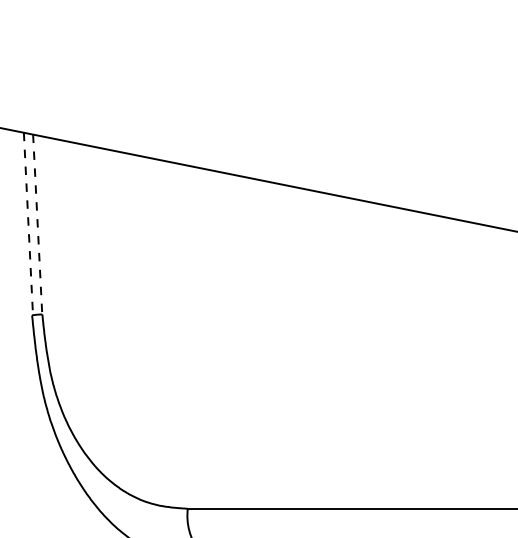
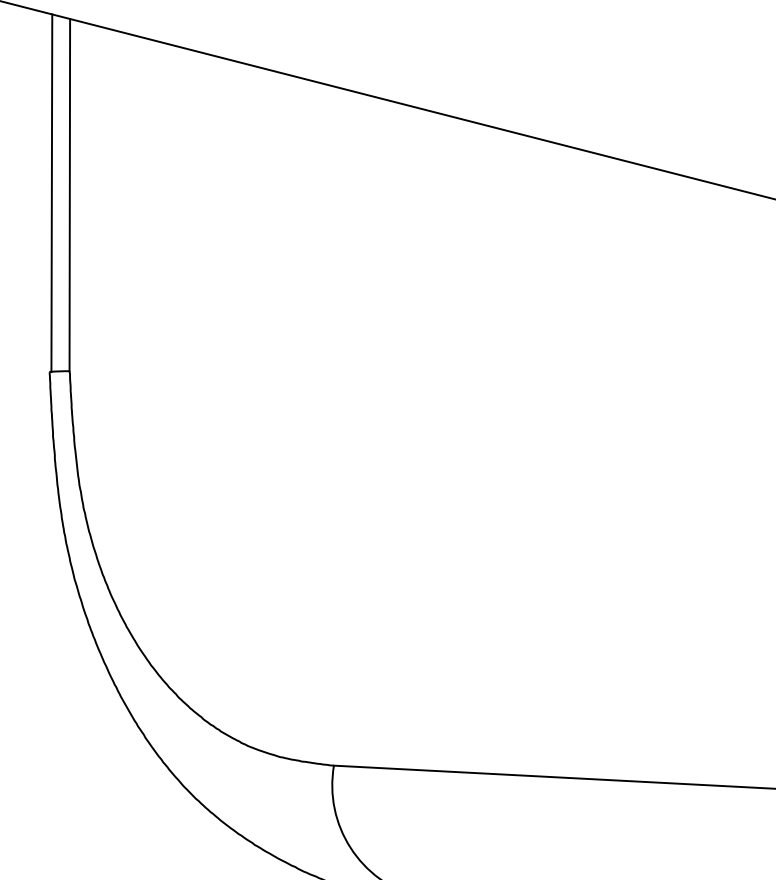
line: (28, 224) -> (51, 194), dashed -> solid
line: (37, 225) -> (69, 197), dashed -> solid

